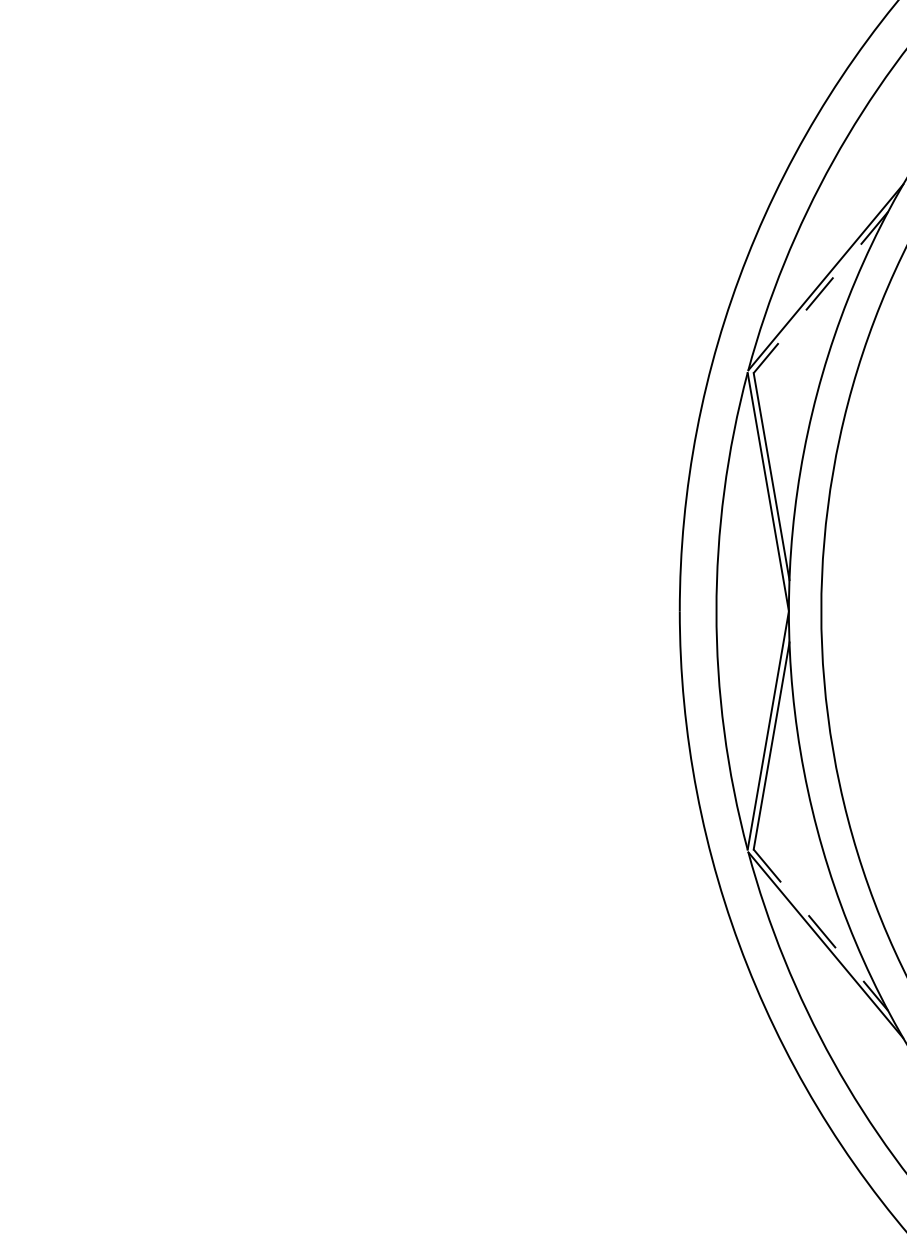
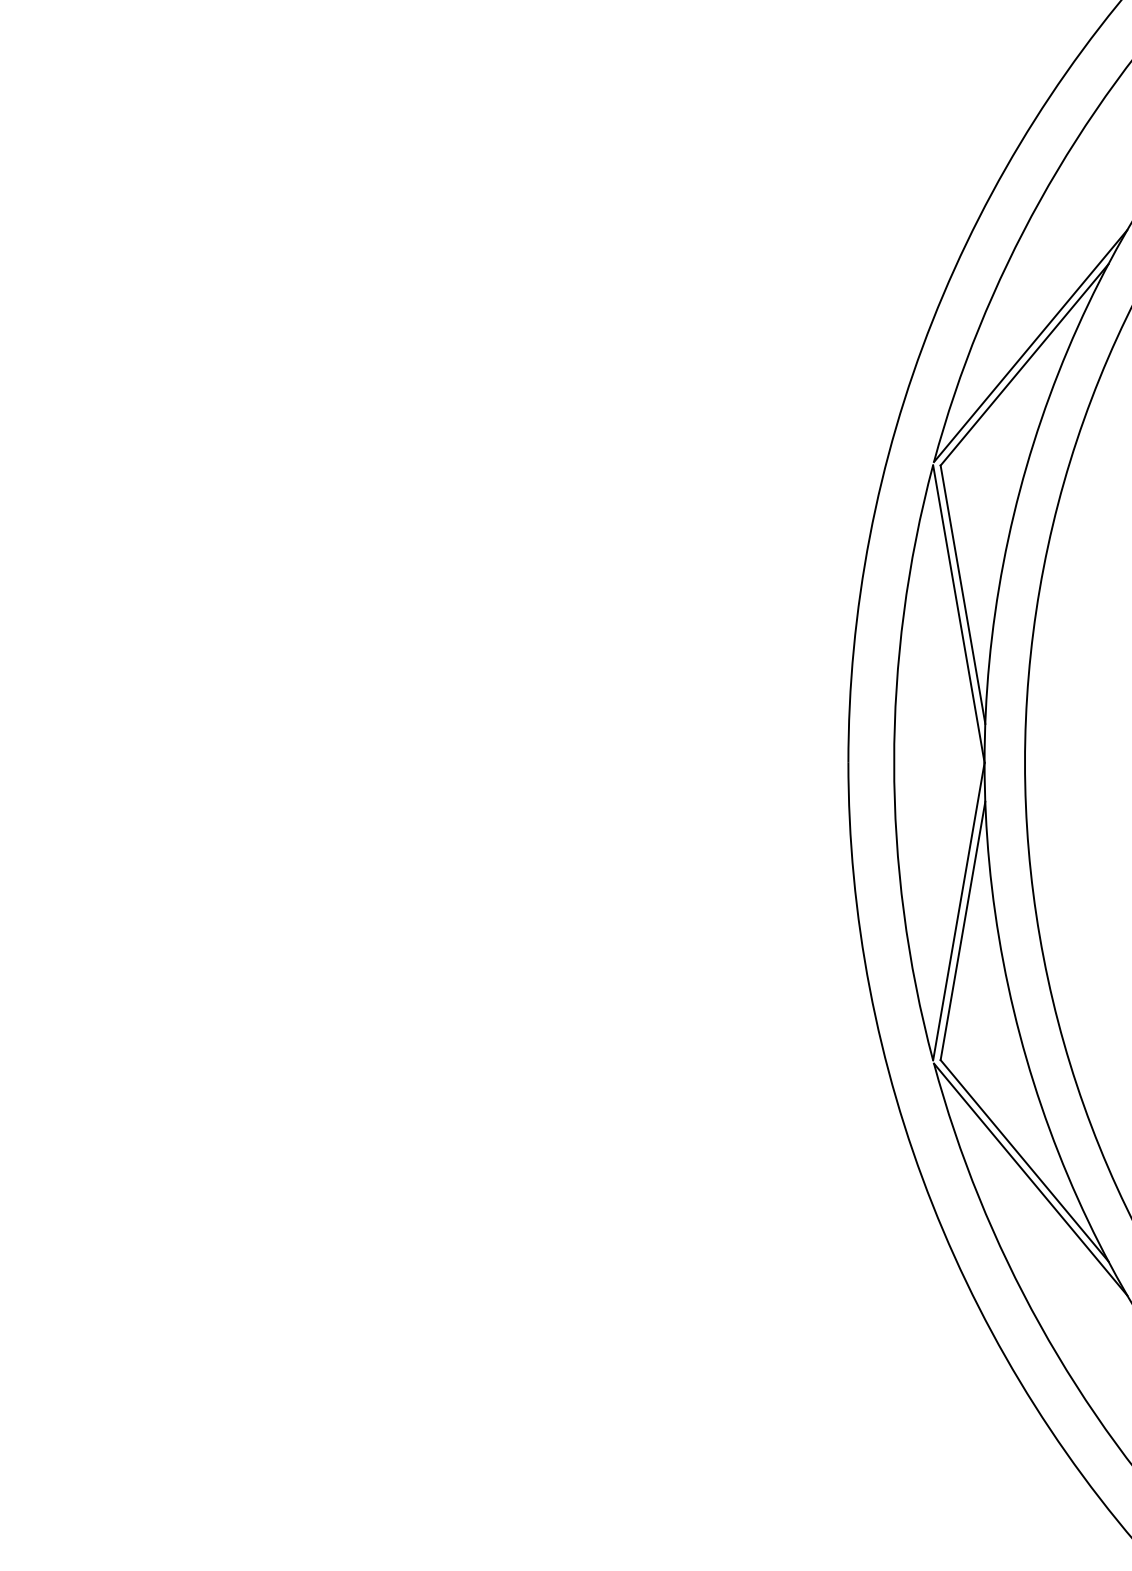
line: (820, 292) -> (1024, 365), dashed -> solid
line: (820, 930) -> (1024, 1161), dashed -> solid

